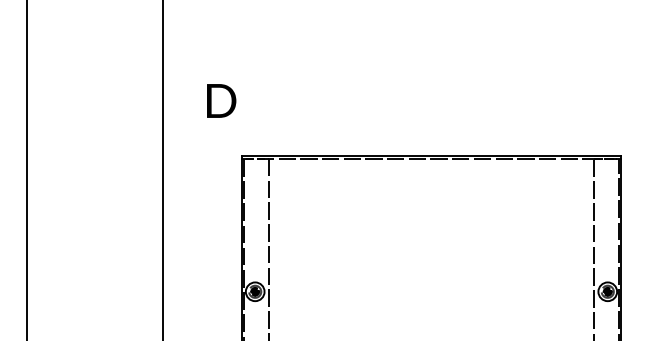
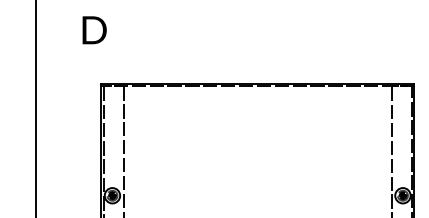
text: (221, 100) -> (94, 29), moved

